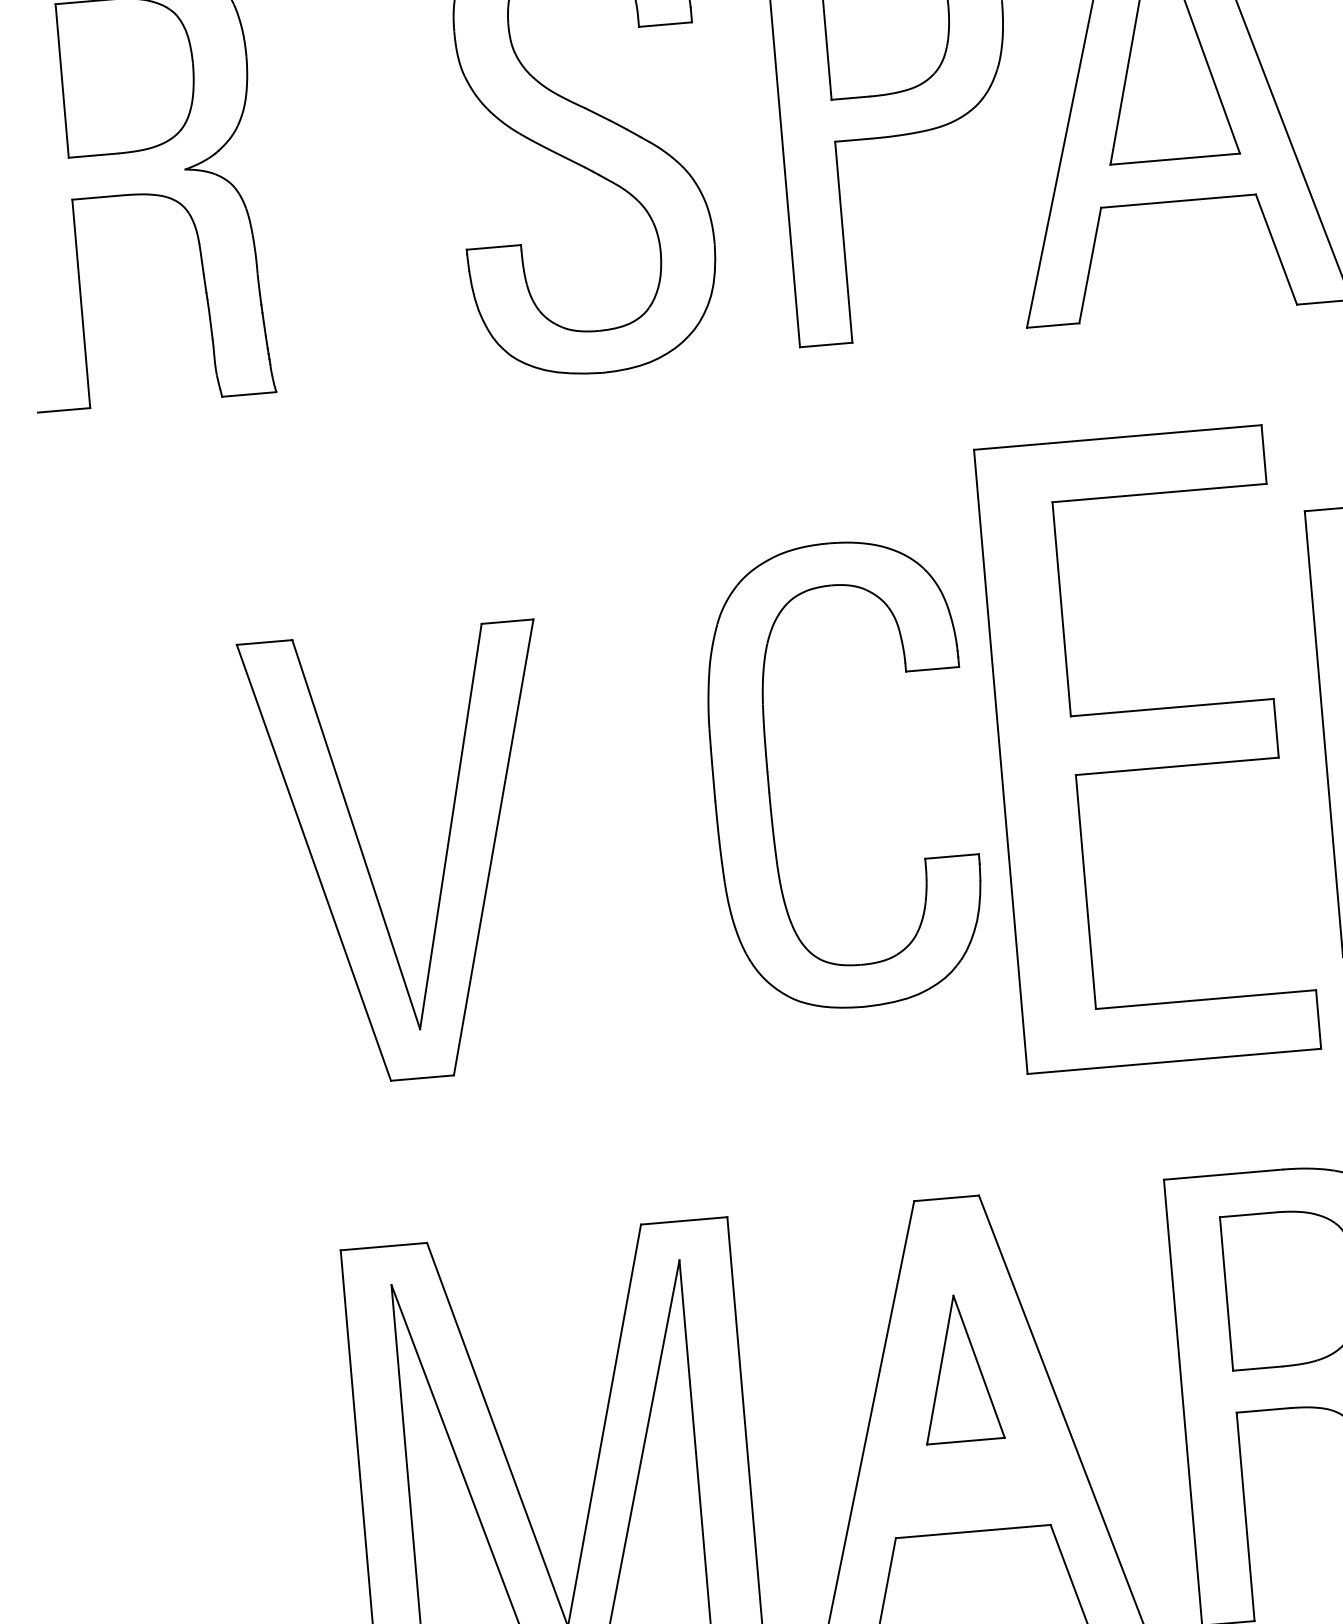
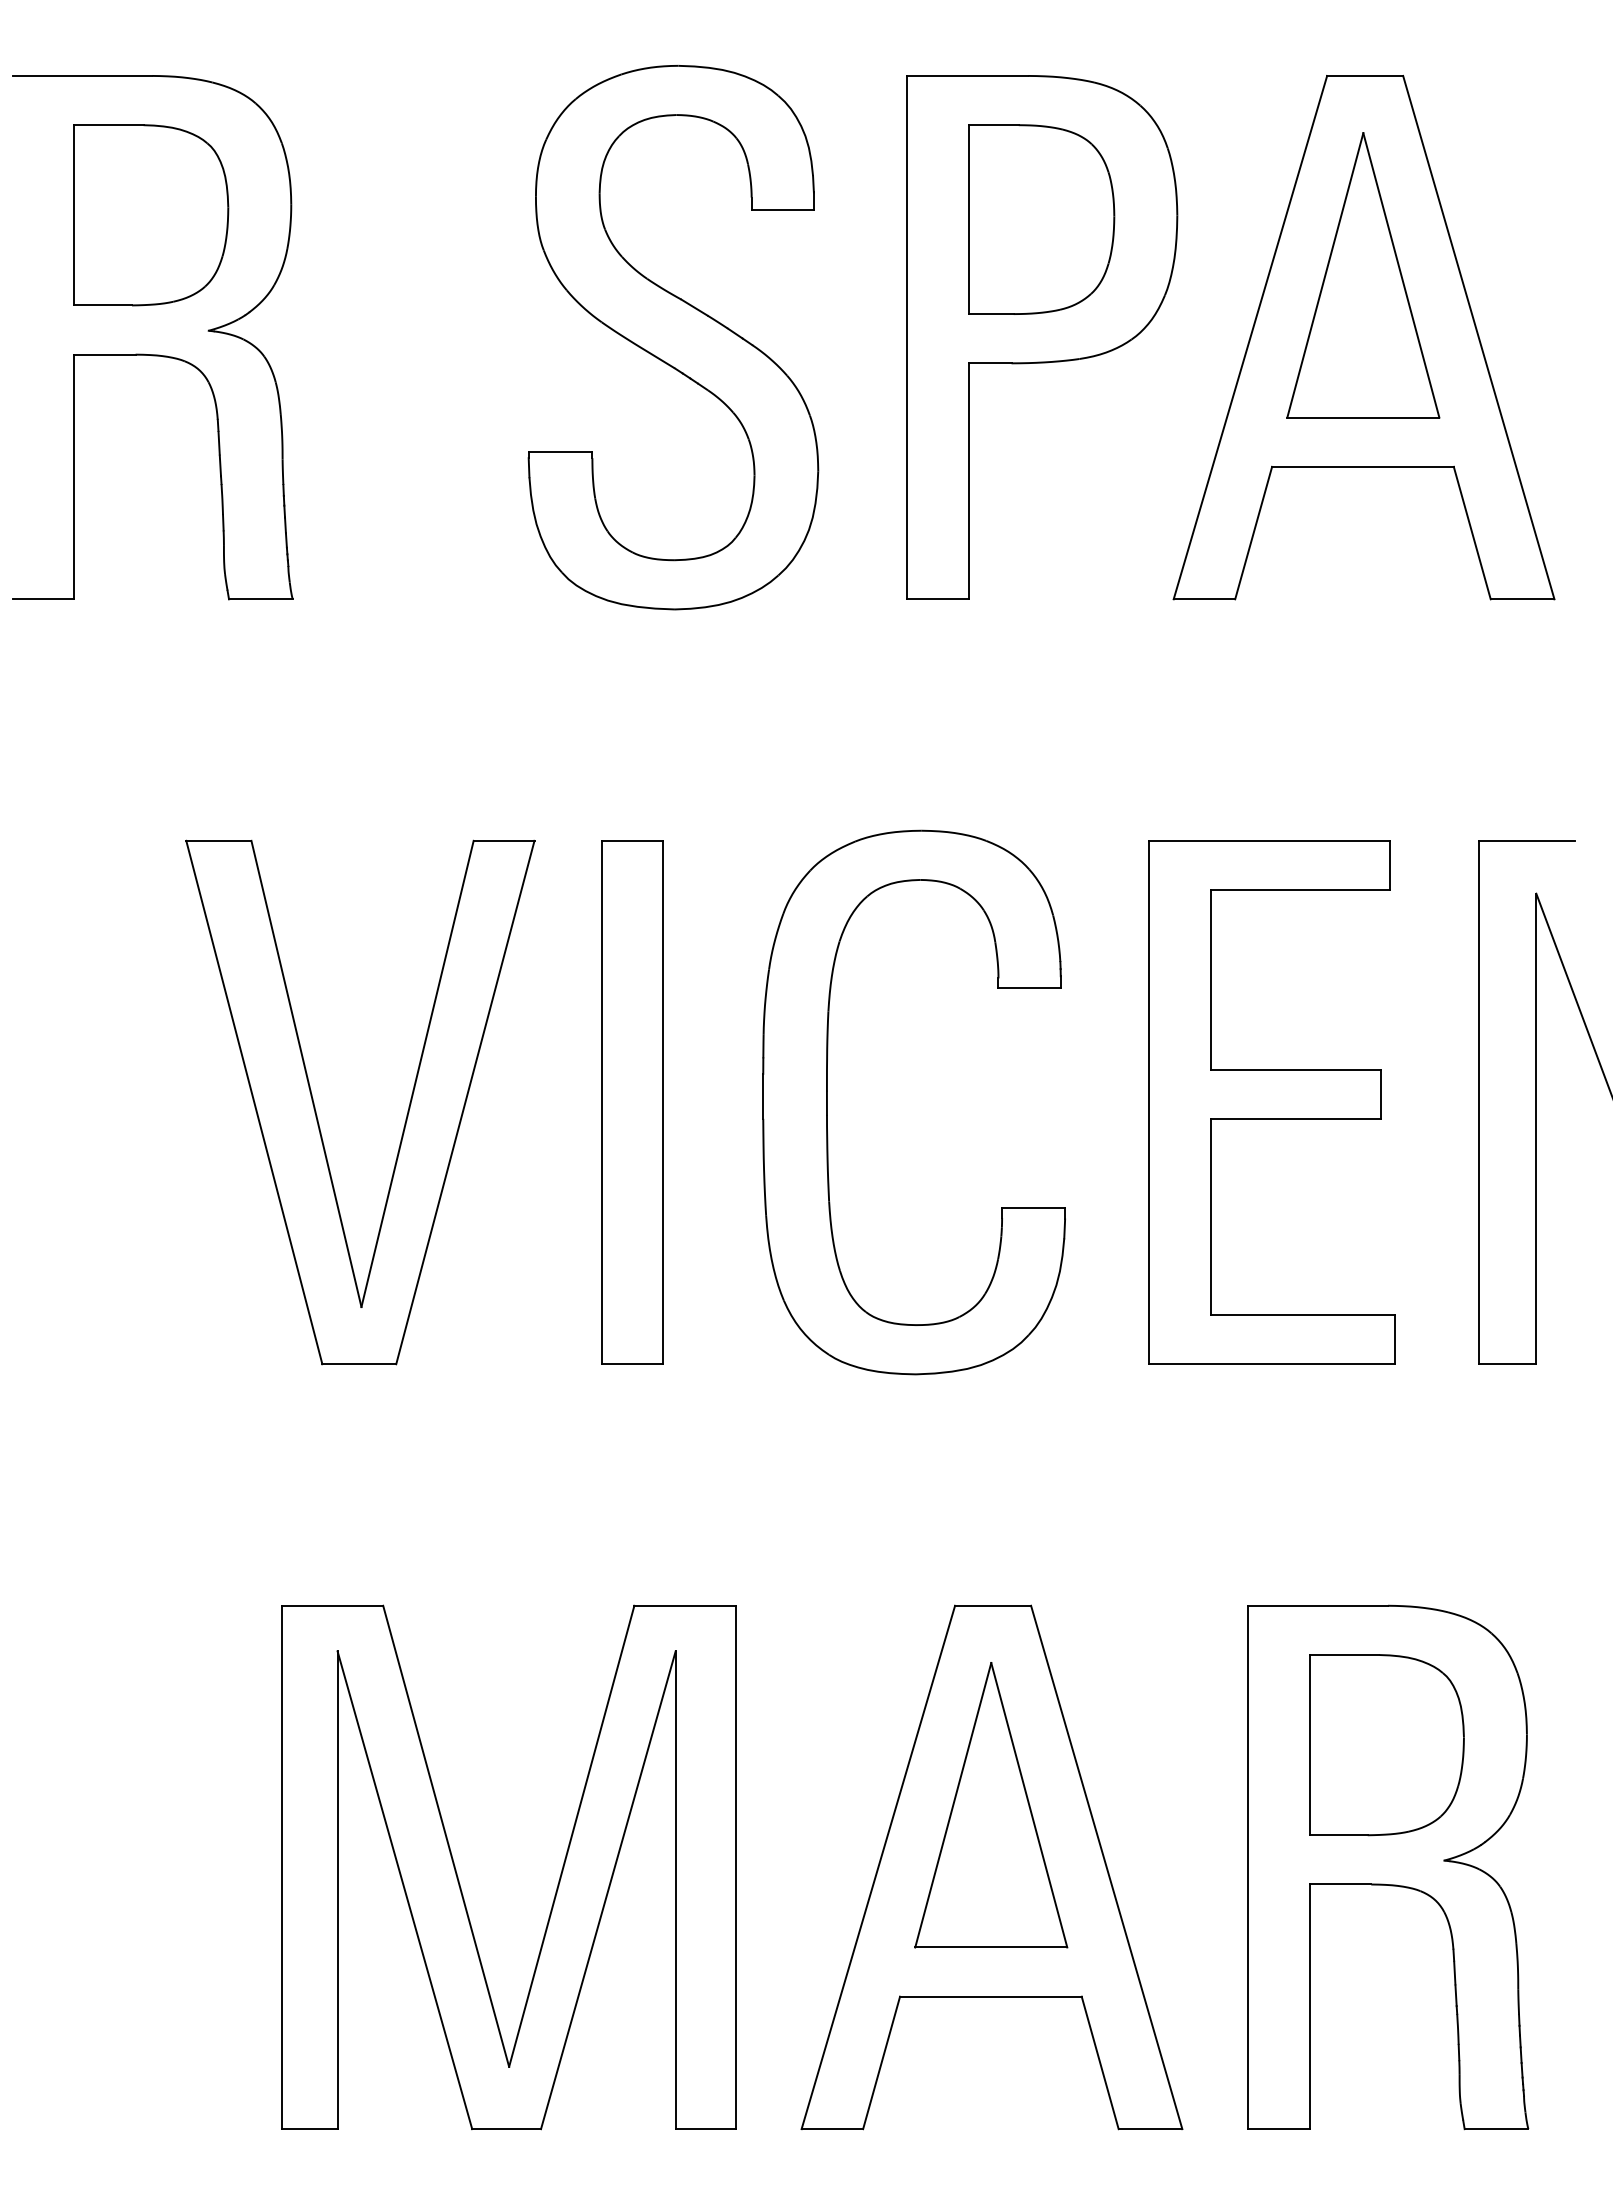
part: (1147, 749) -> (1271, 1102), size x0.71
part: (602, 795) -> (632, 1102), added
part: (367, 865) -> (316, 1111), moved
part: (959, 1368) -> (991, 1805), size x1.67

